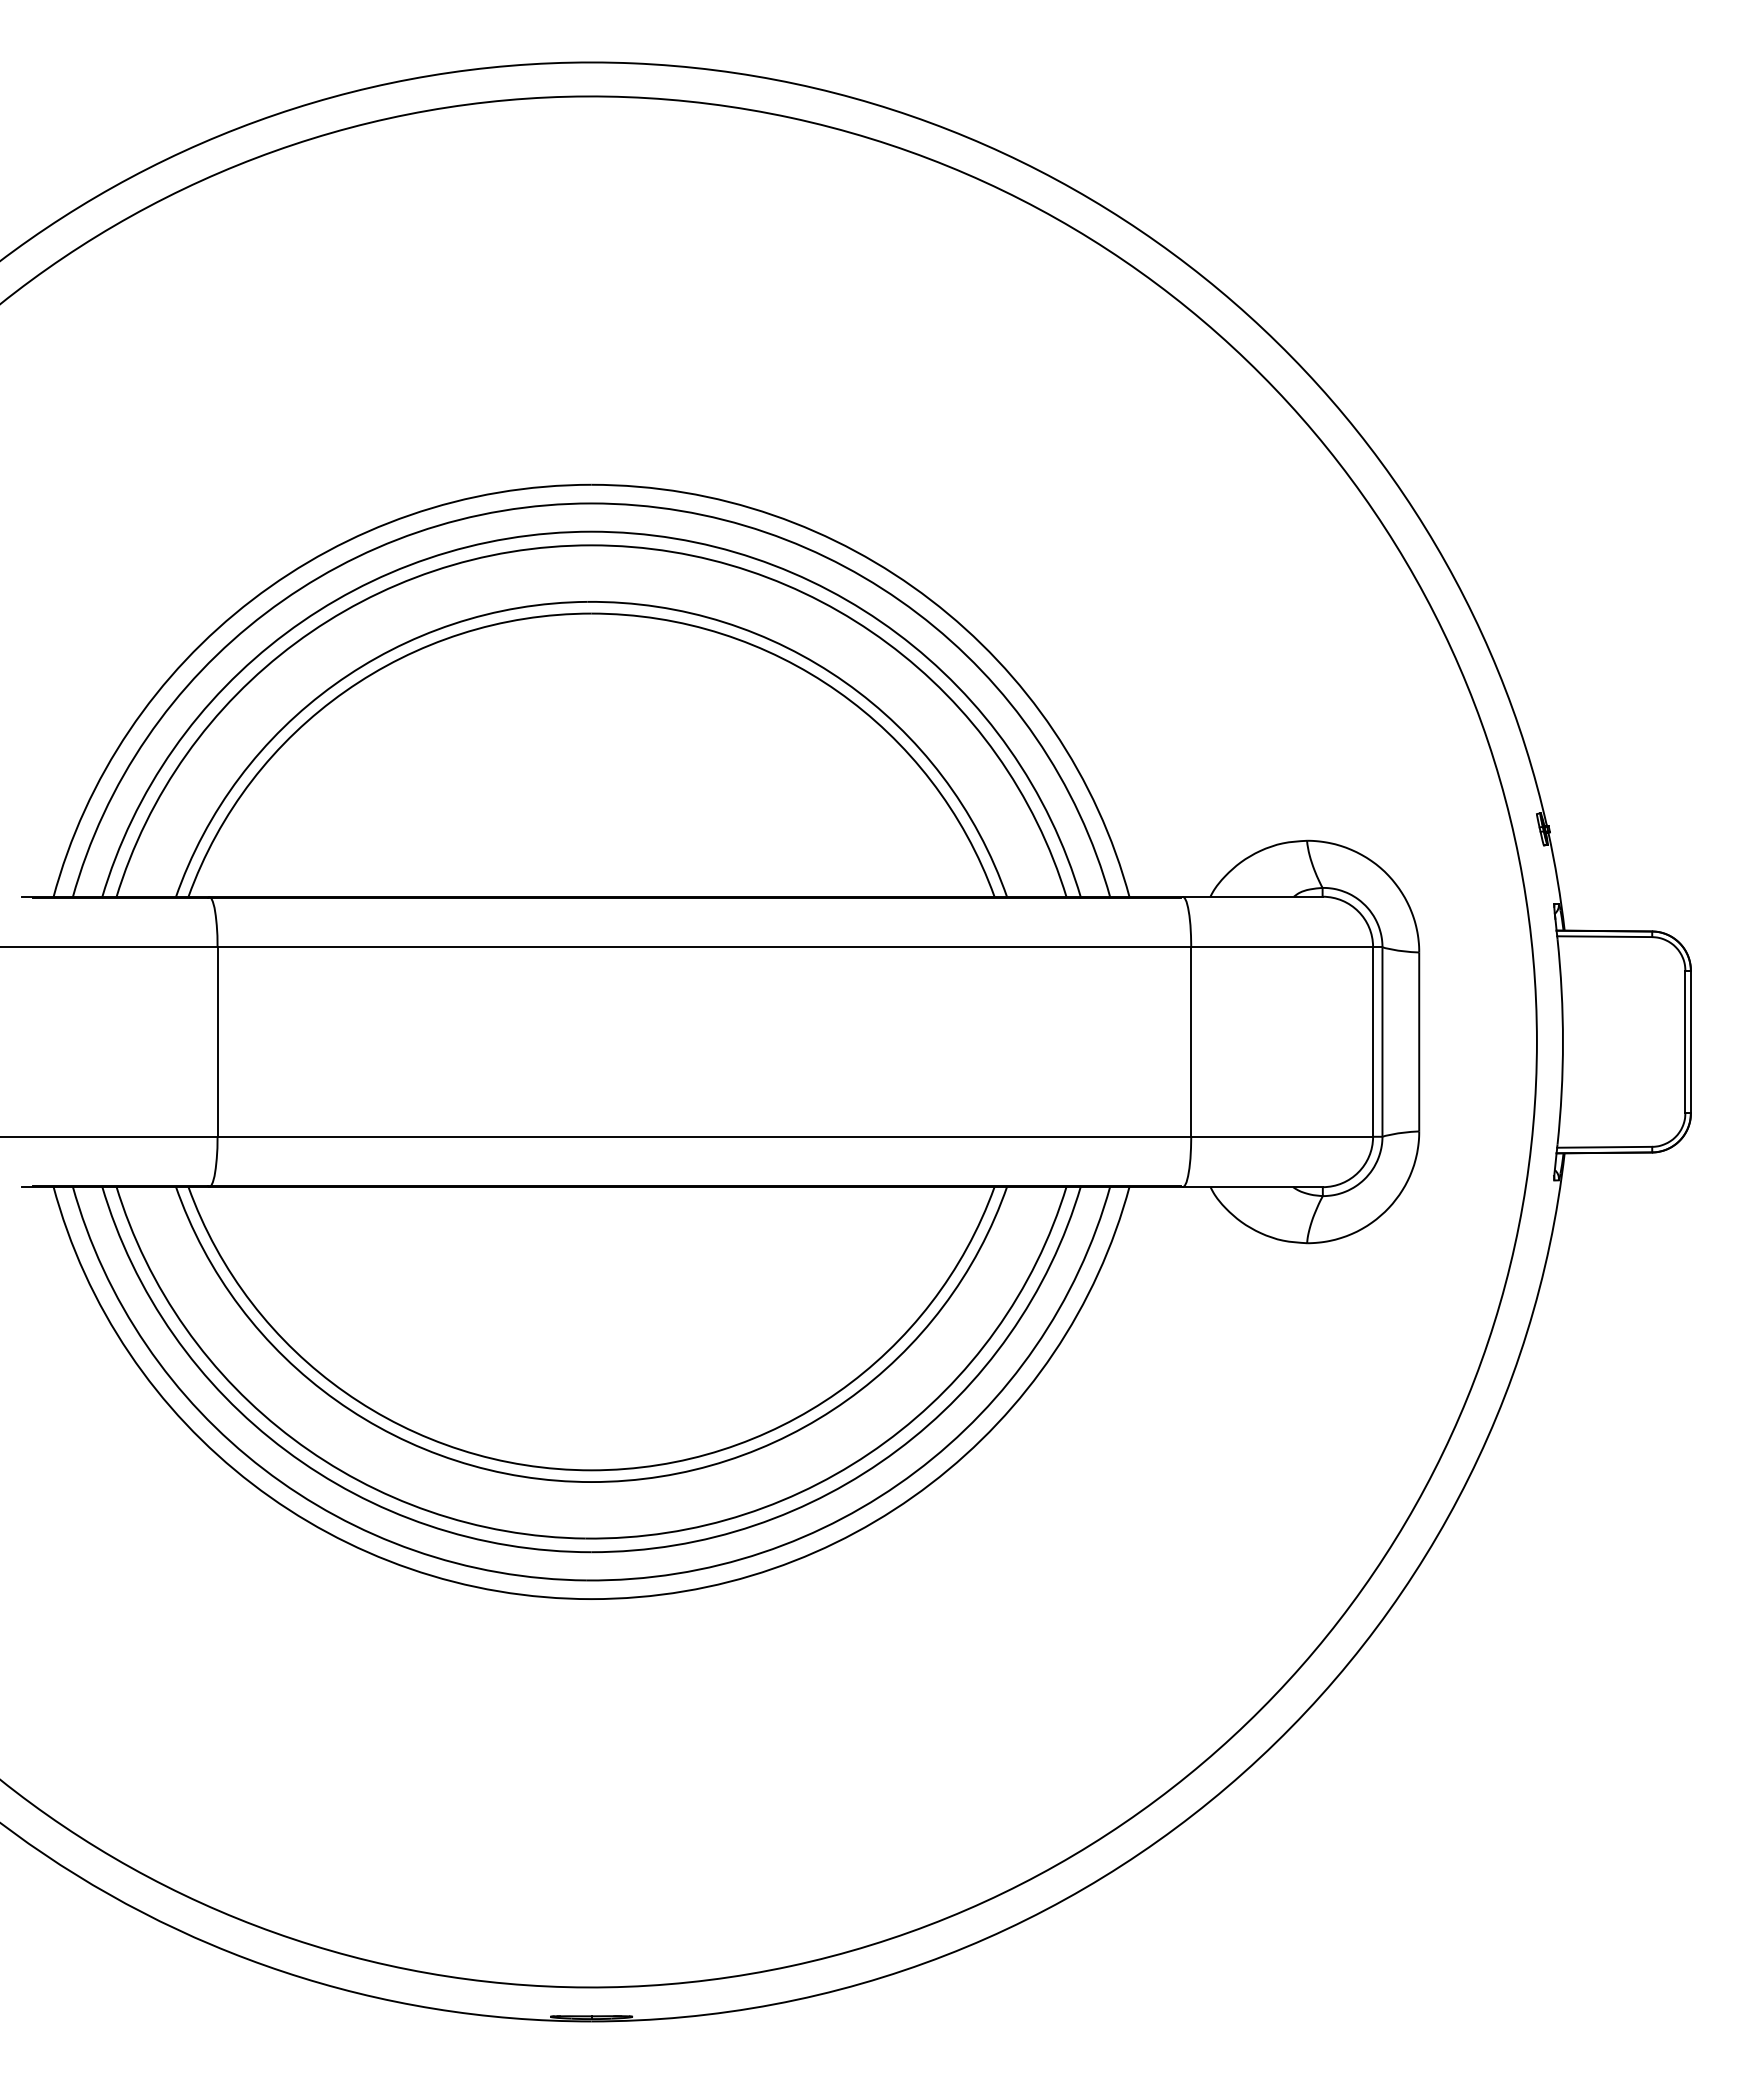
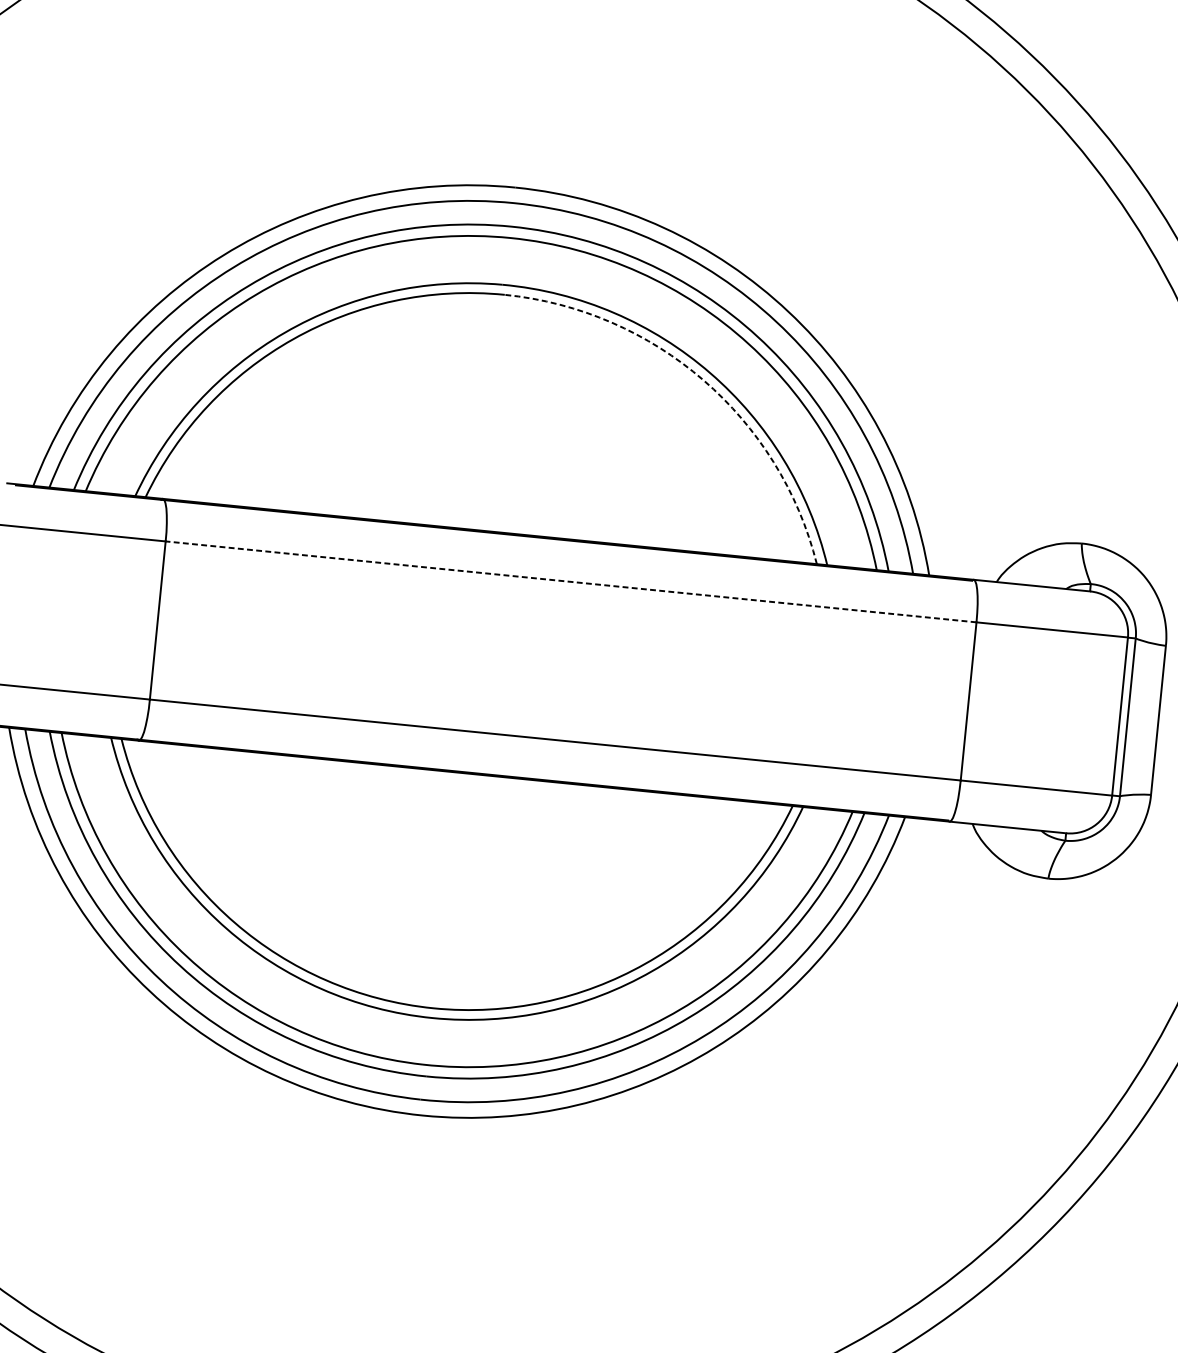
arc: (837, 691) -> (703, 380), solid -> dashed
line: (704, 947) -> (571, 582), solid -> dashed

